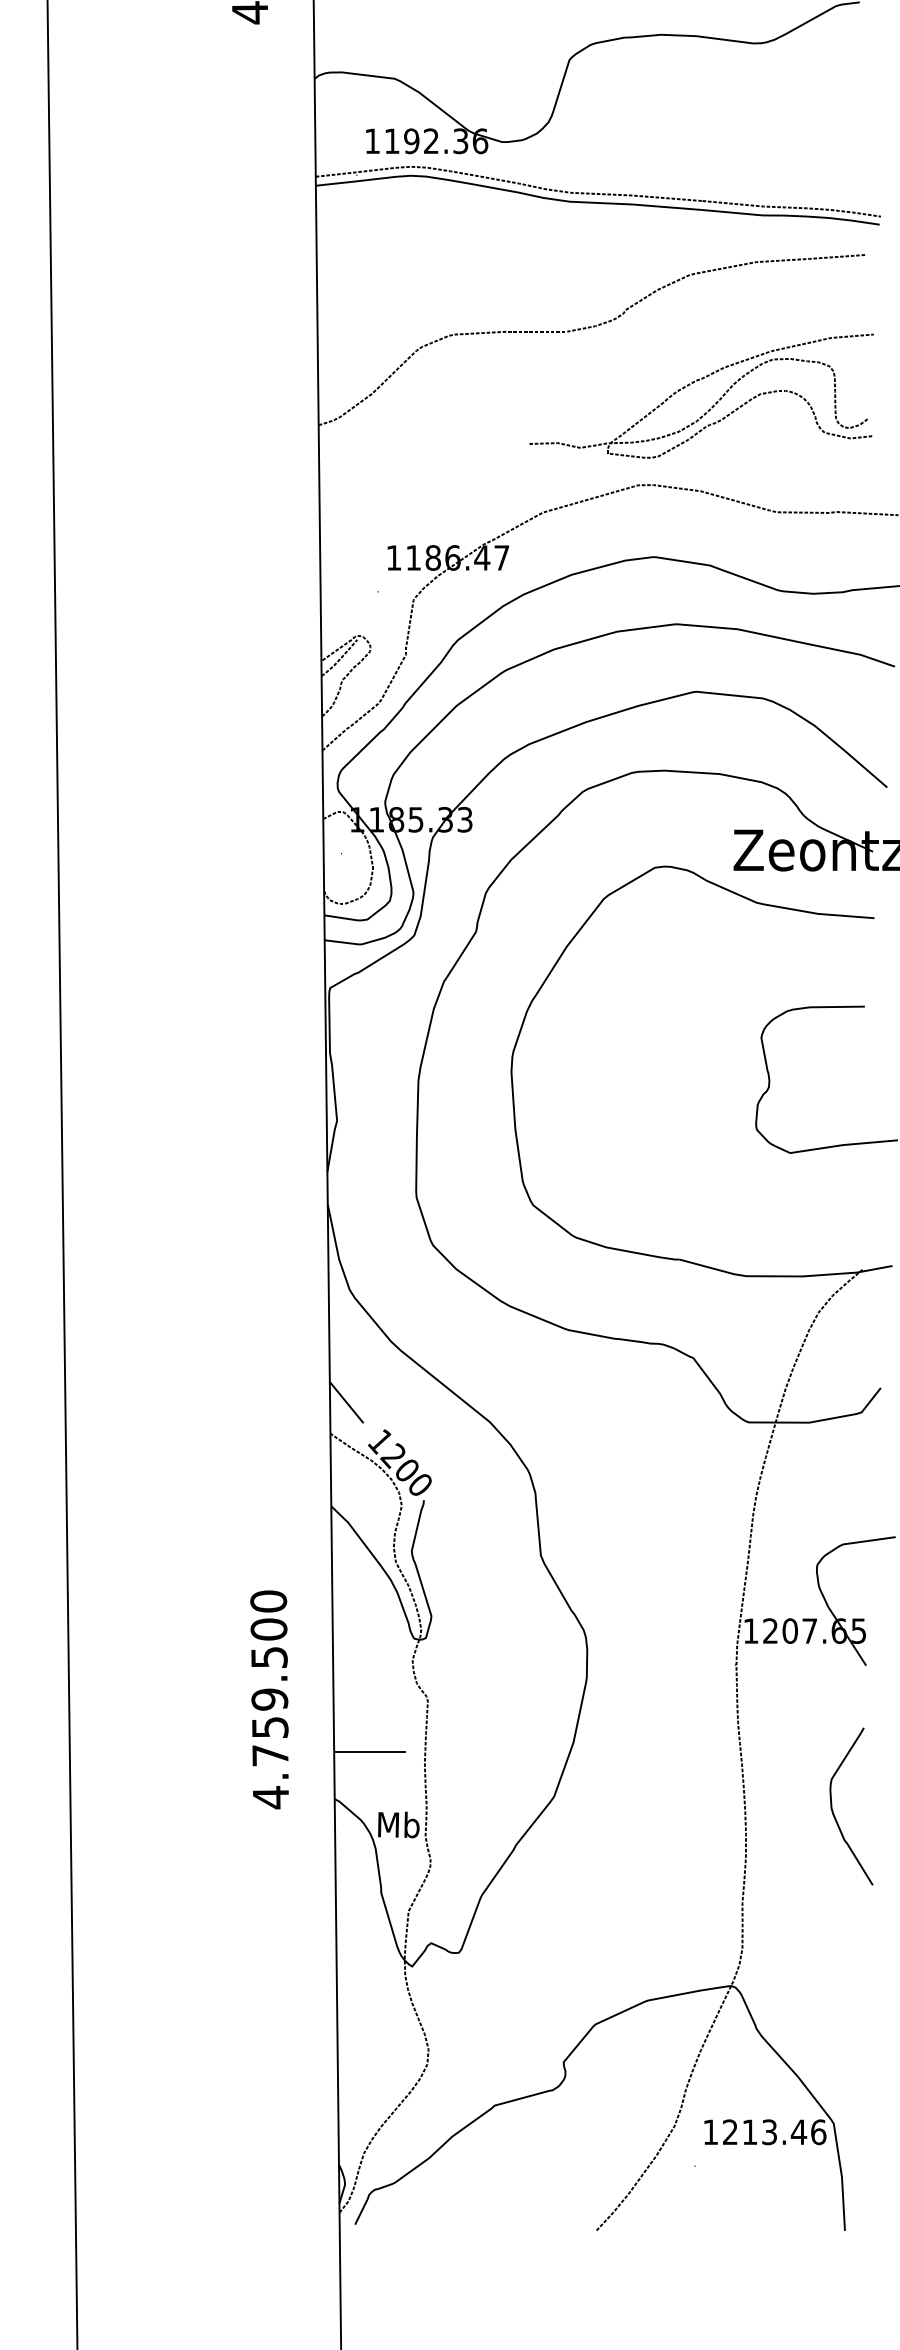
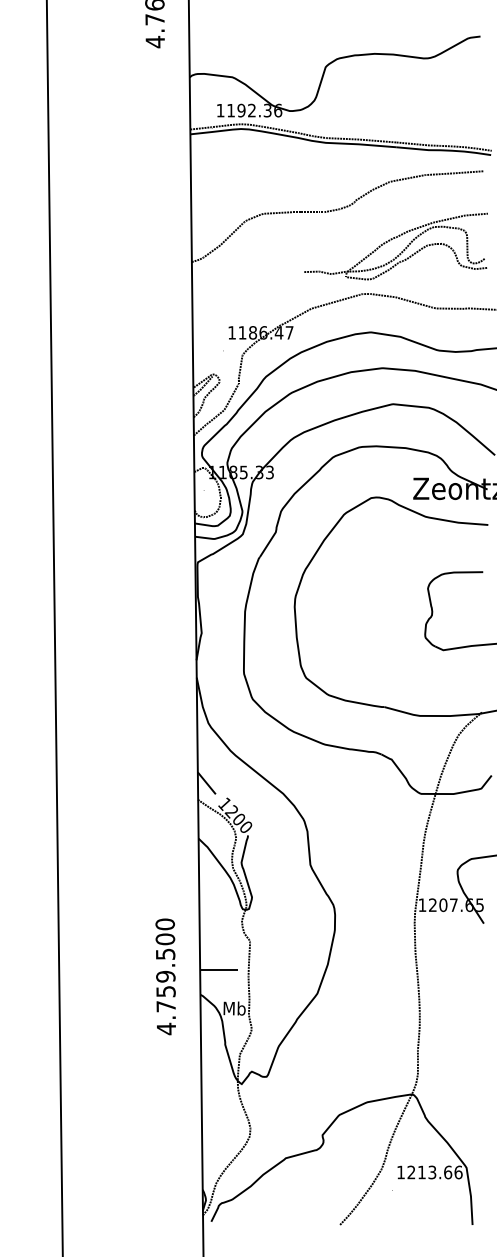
text: (269, 1699) -> (165, 976), moved
curve: (835, 1813) -> (467, 1002), removed
text: (797, 2132) -> (447, 1172), 1213.46 -> 1213.66

